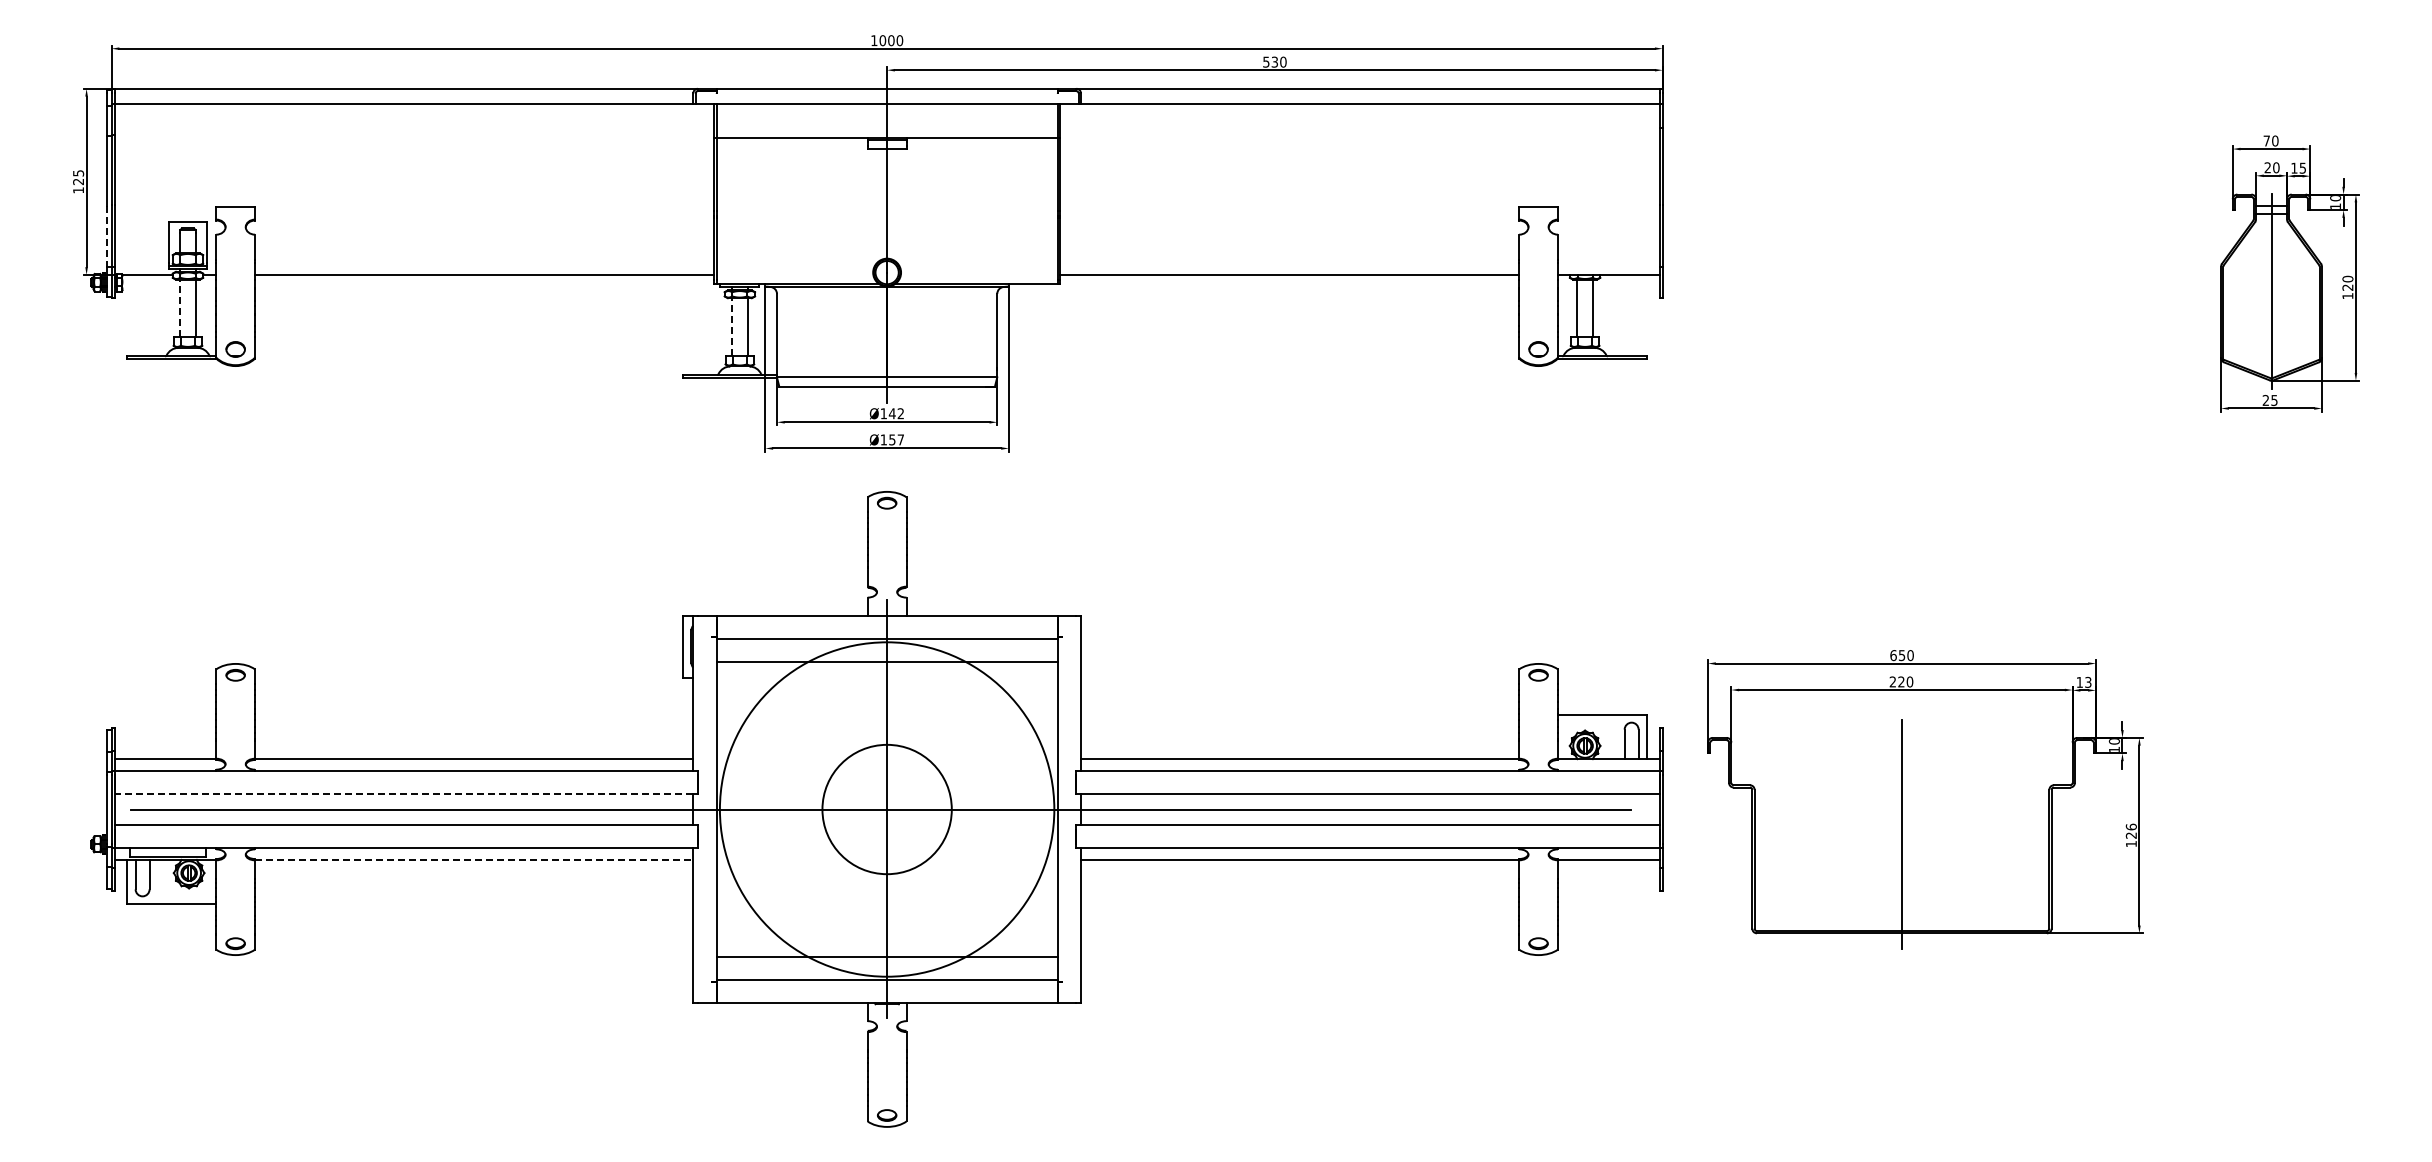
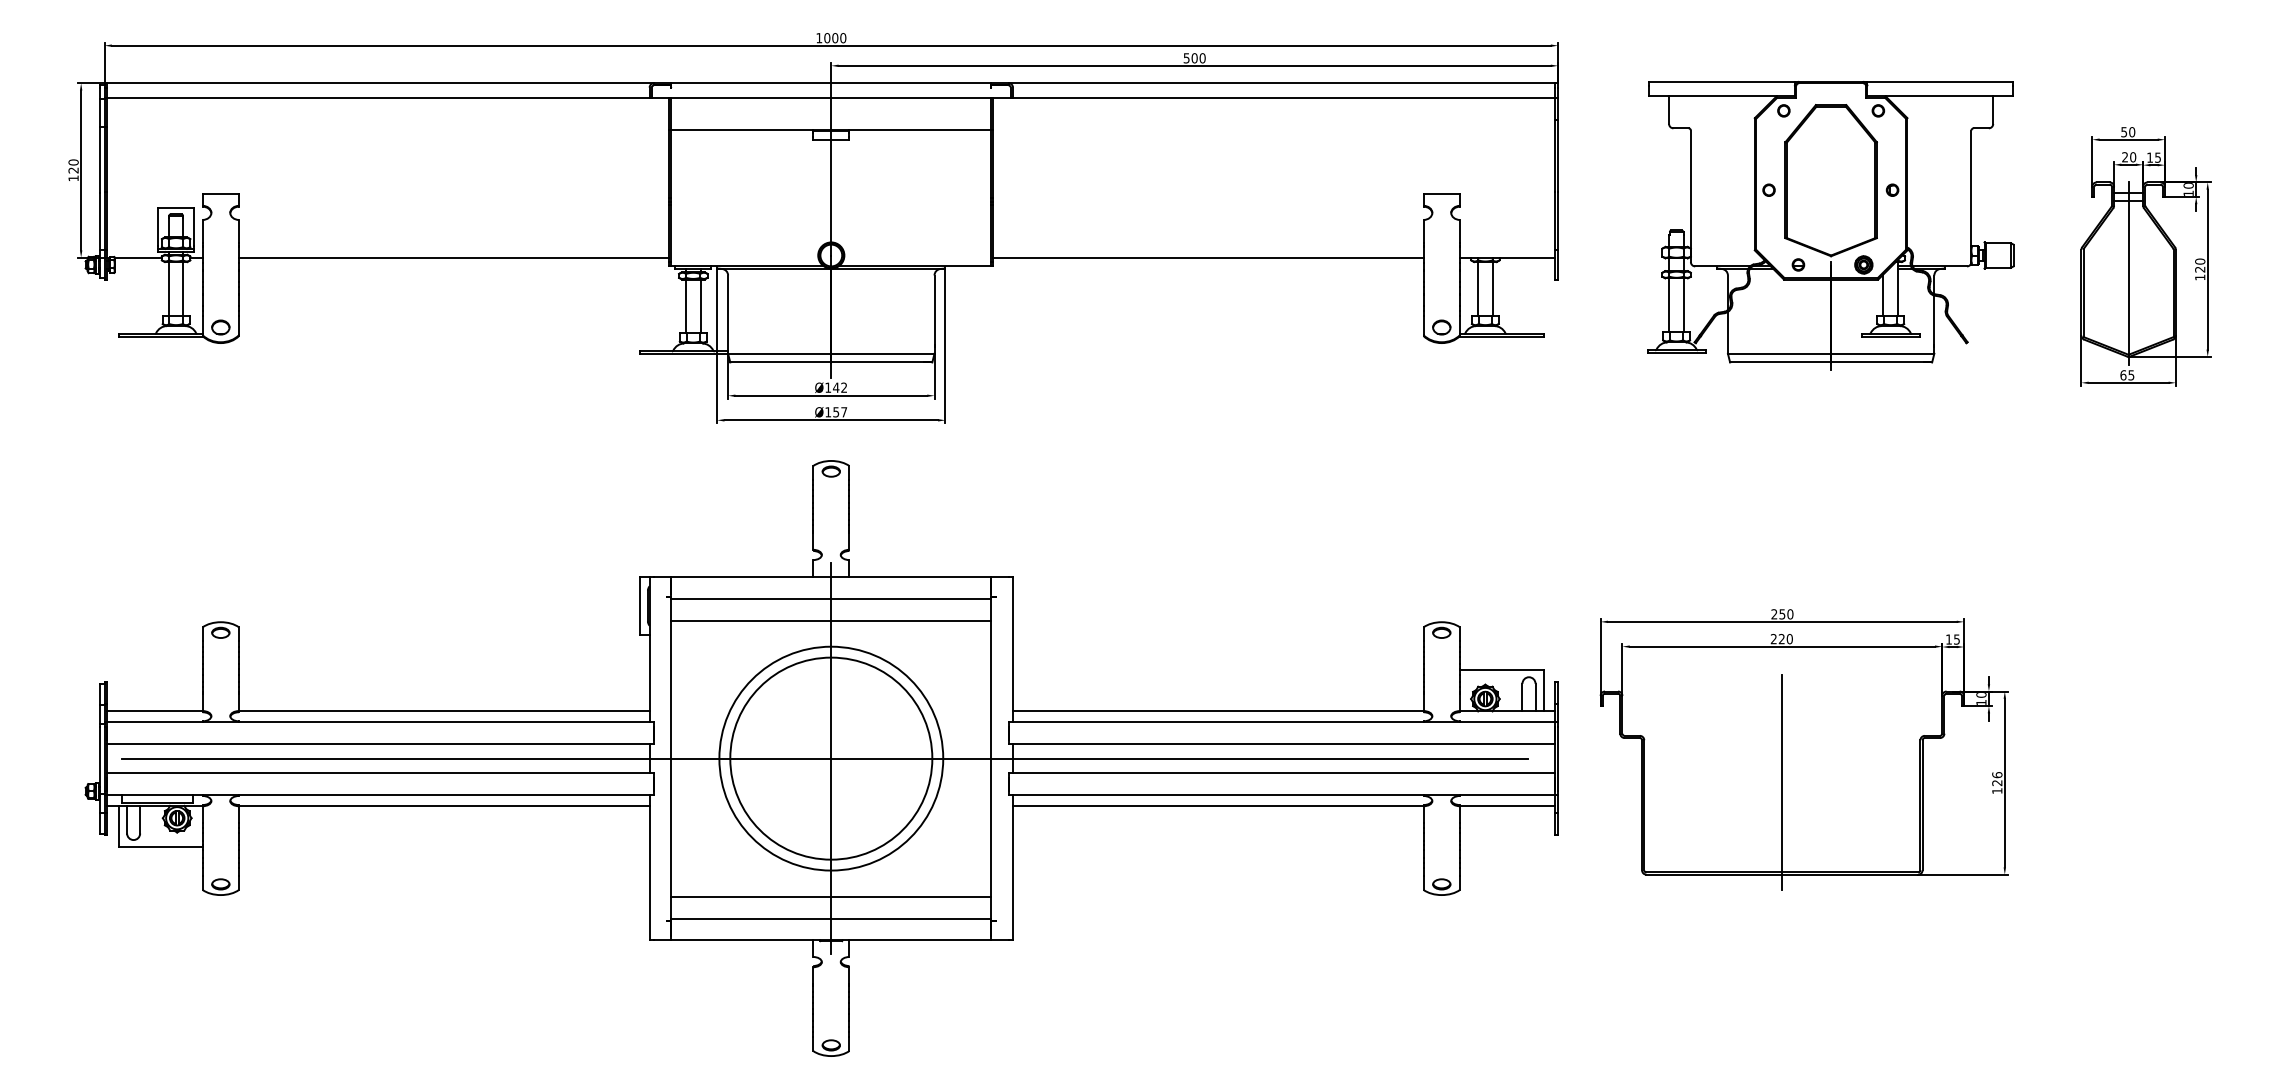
text: (1274, 61) -> (1194, 57), 530 -> 500
text: (2266, 140) -> (2123, 131), 70 -> 50
text: (78, 173) -> (73, 162), 125 -> 120
line: (106, 236) -> (99, 221), dashed -> solid
part: (1953, 240) -> (1830, 225), added
line: (180, 308) -> (169, 289), dashed -> solid
line: (732, 326) -> (686, 306), dashed -> solid
text: (2265, 399) -> (2122, 374), 25 -> 65
text: (1893, 655) -> (1774, 614), 650 -> 250
text: (2088, 681) -> (1957, 638), 13 -> 15
line: (403, 794) -> (378, 744), dashed -> solid
circle: (886, 809) -> (830, 758), size x0.71
circle: (886, 809) -> (830, 758), size x1.67
line: (474, 859) -> (444, 805), dashed -> solid

